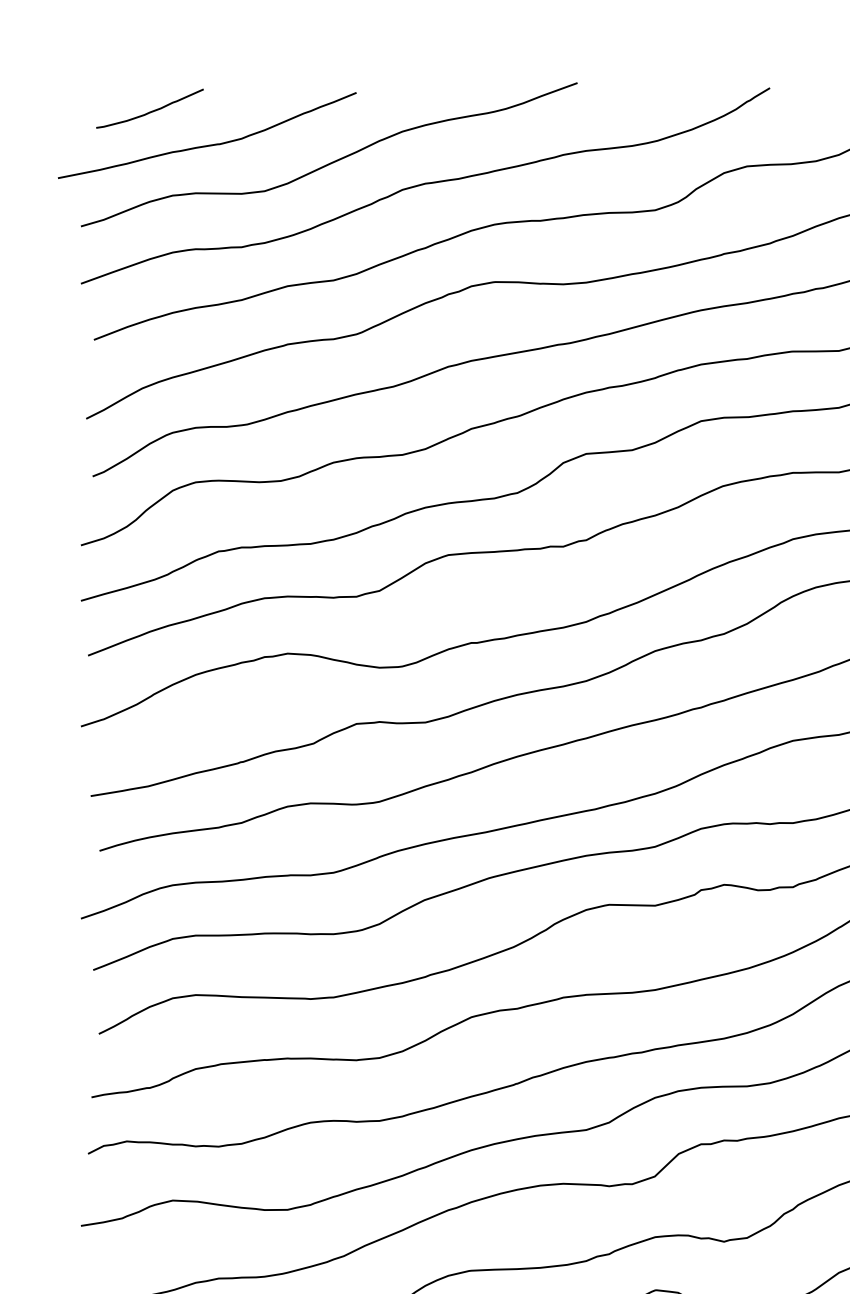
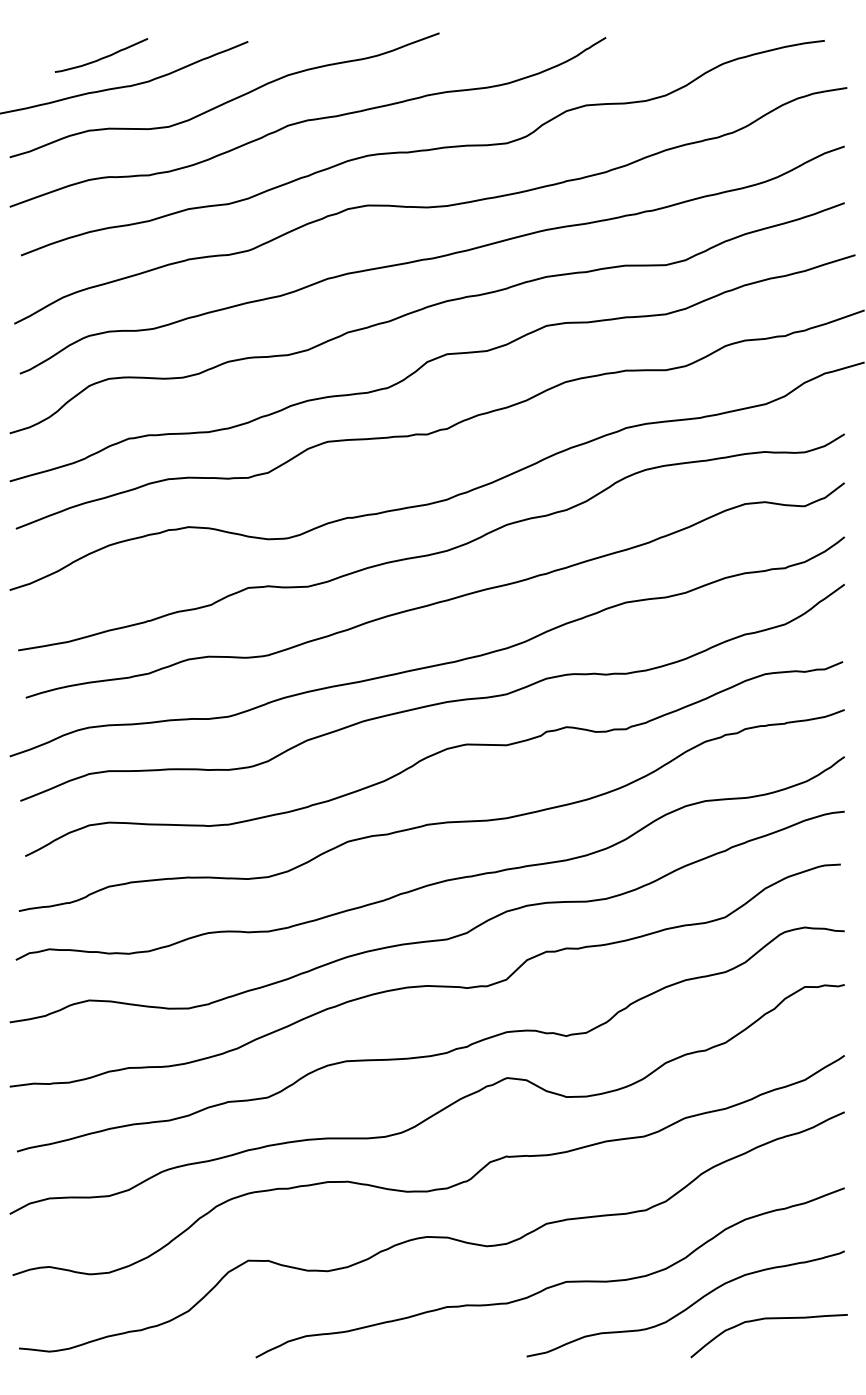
curve: (149, 111) -> (101, 57), moved

